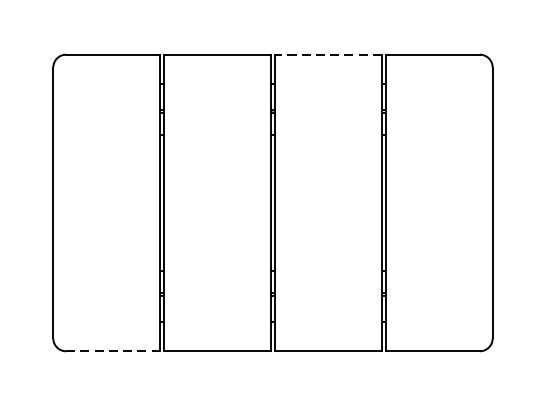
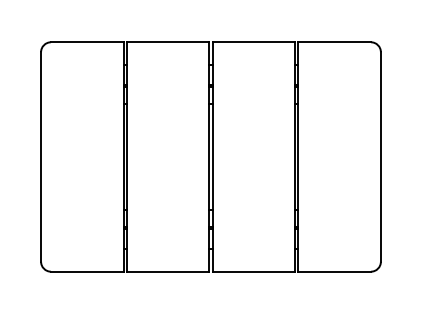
line: (327, 54) -> (253, 42), dashed -> solid
line: (113, 351) -> (87, 271), dashed -> solid

